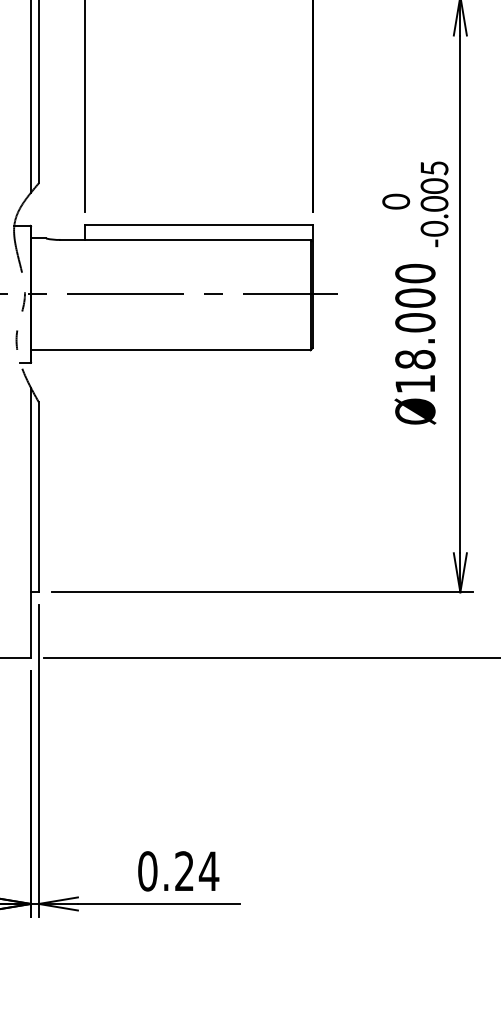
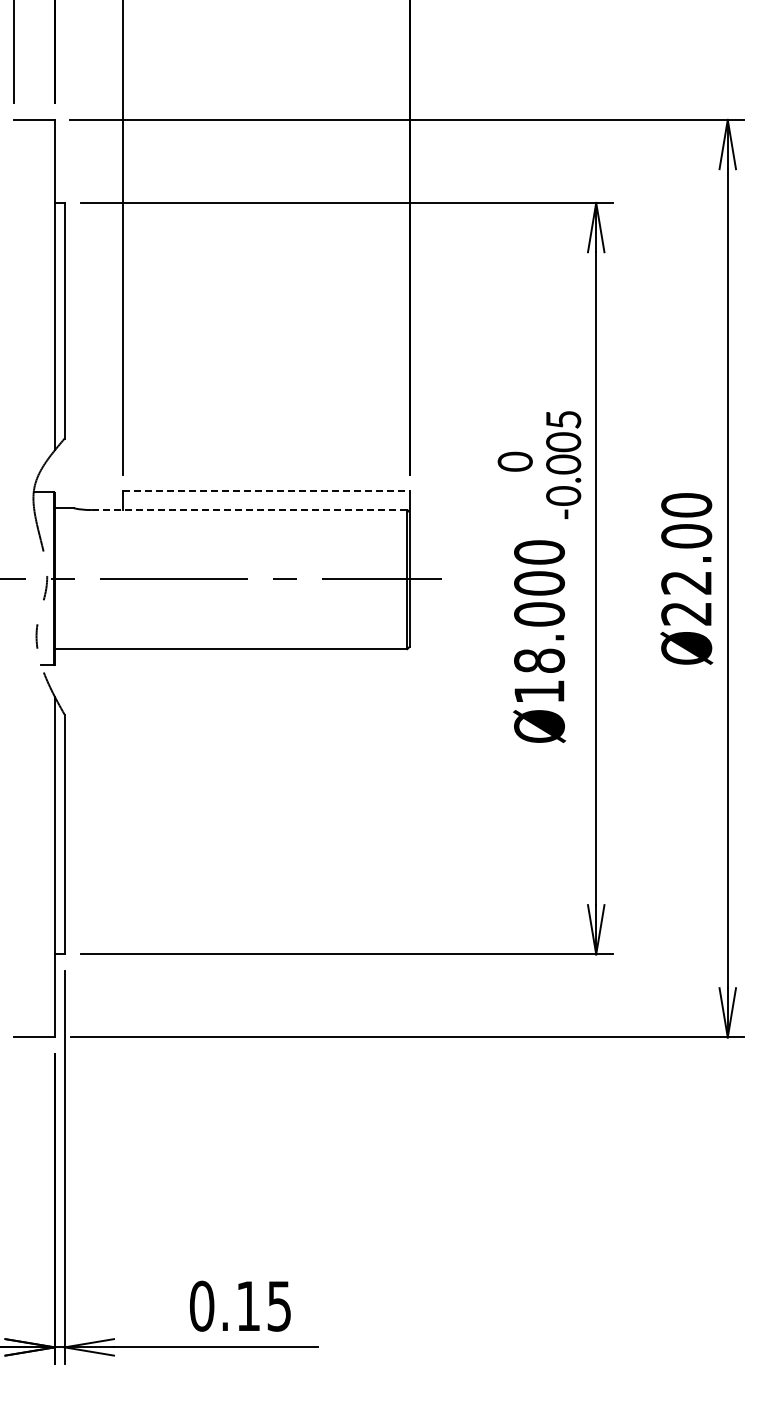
line: (198, 225) -> (266, 491), solid -> dashed
line: (185, 239) -> (249, 509), solid -> dashed
text: (197, 870) -> (264, 1305), 0.24 -> 0.15

